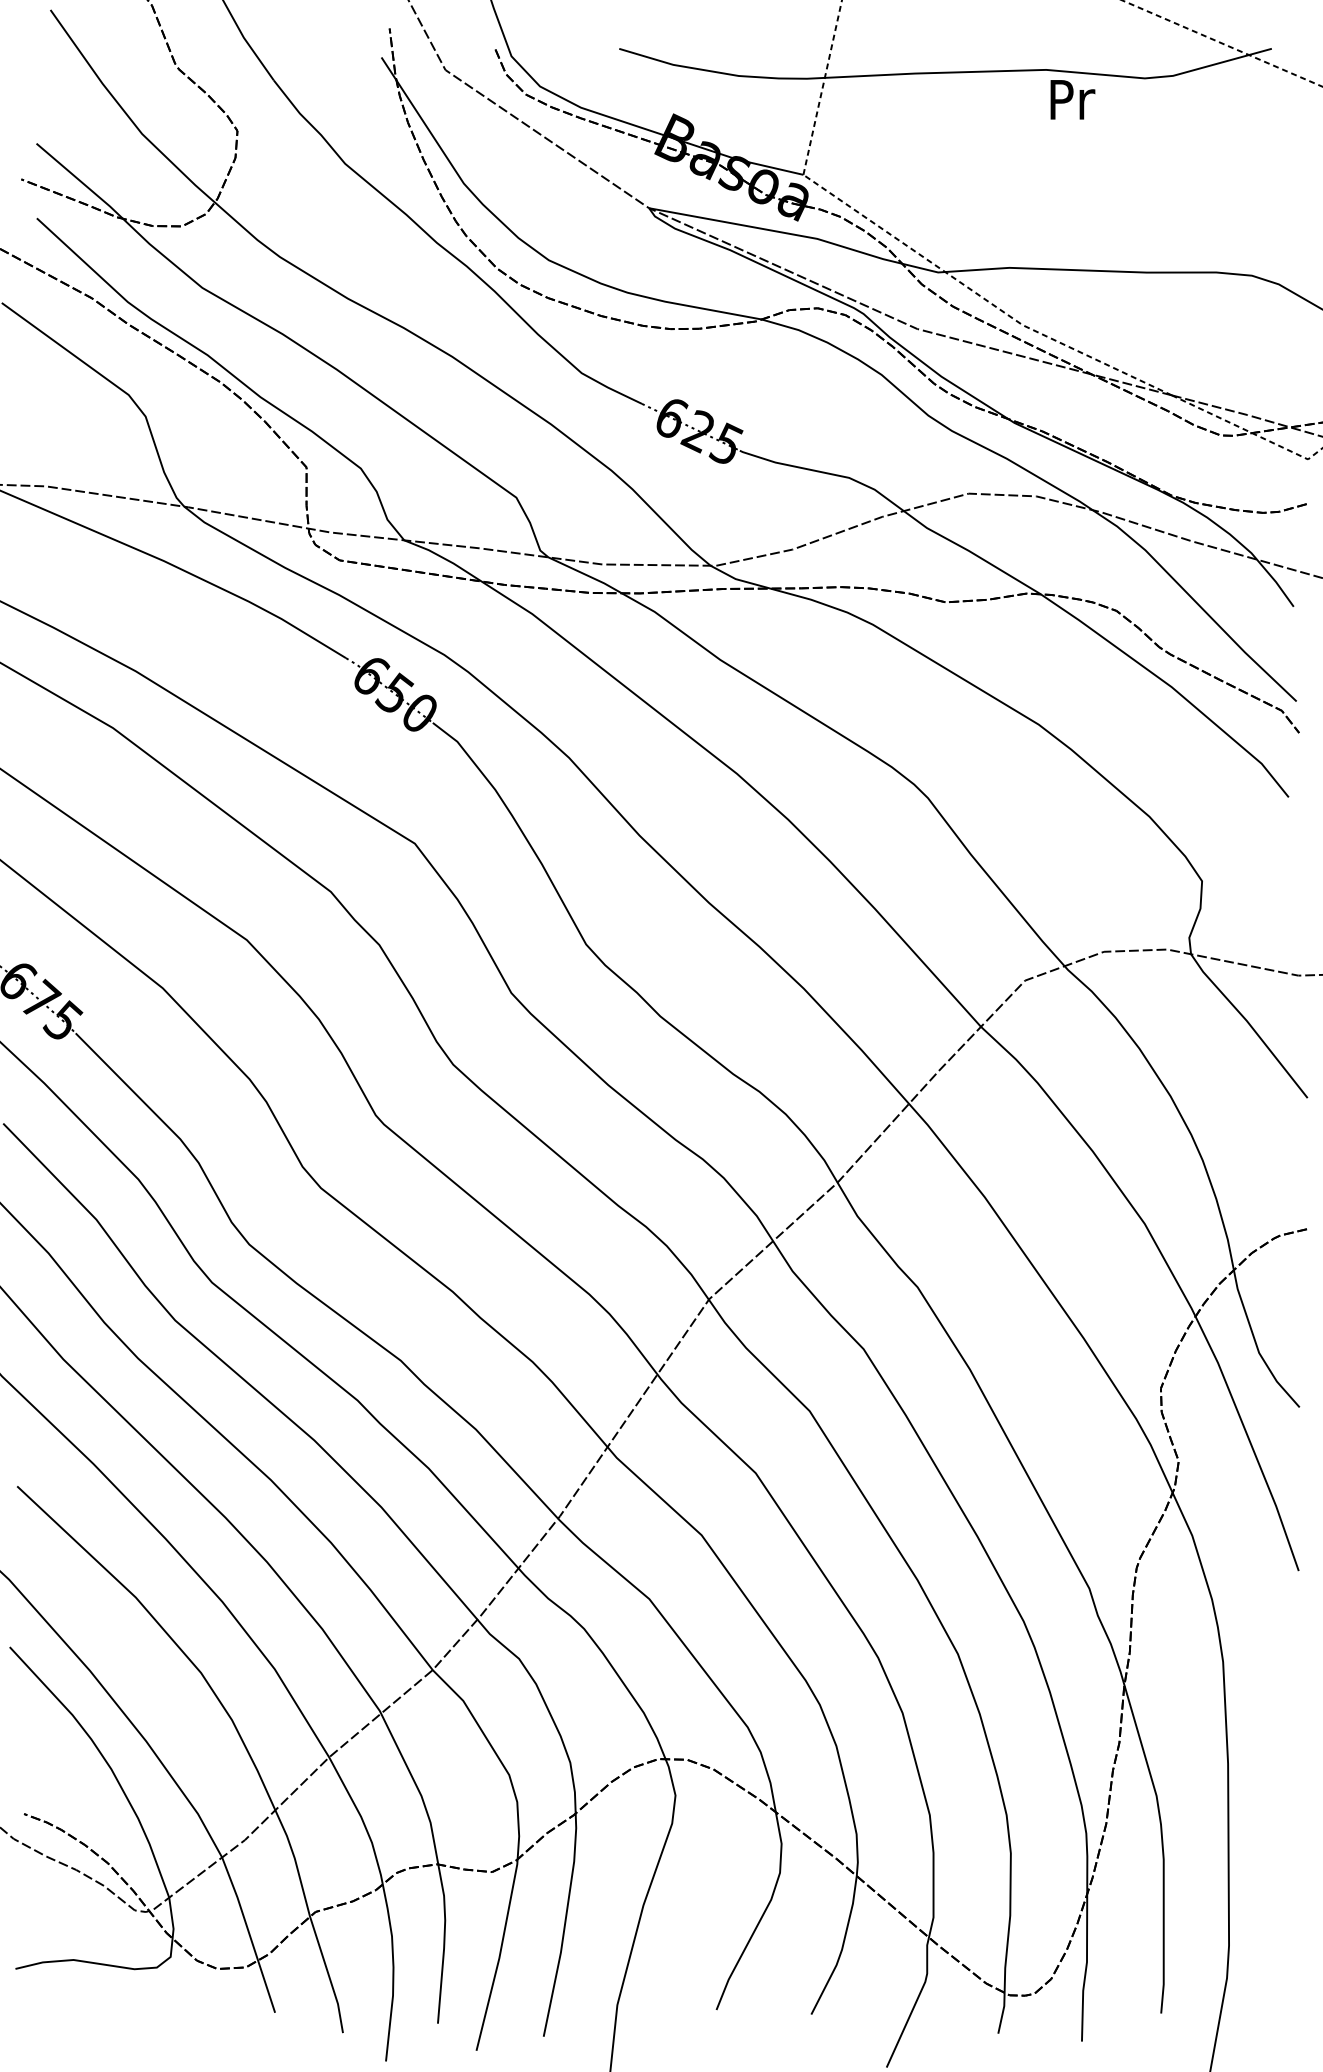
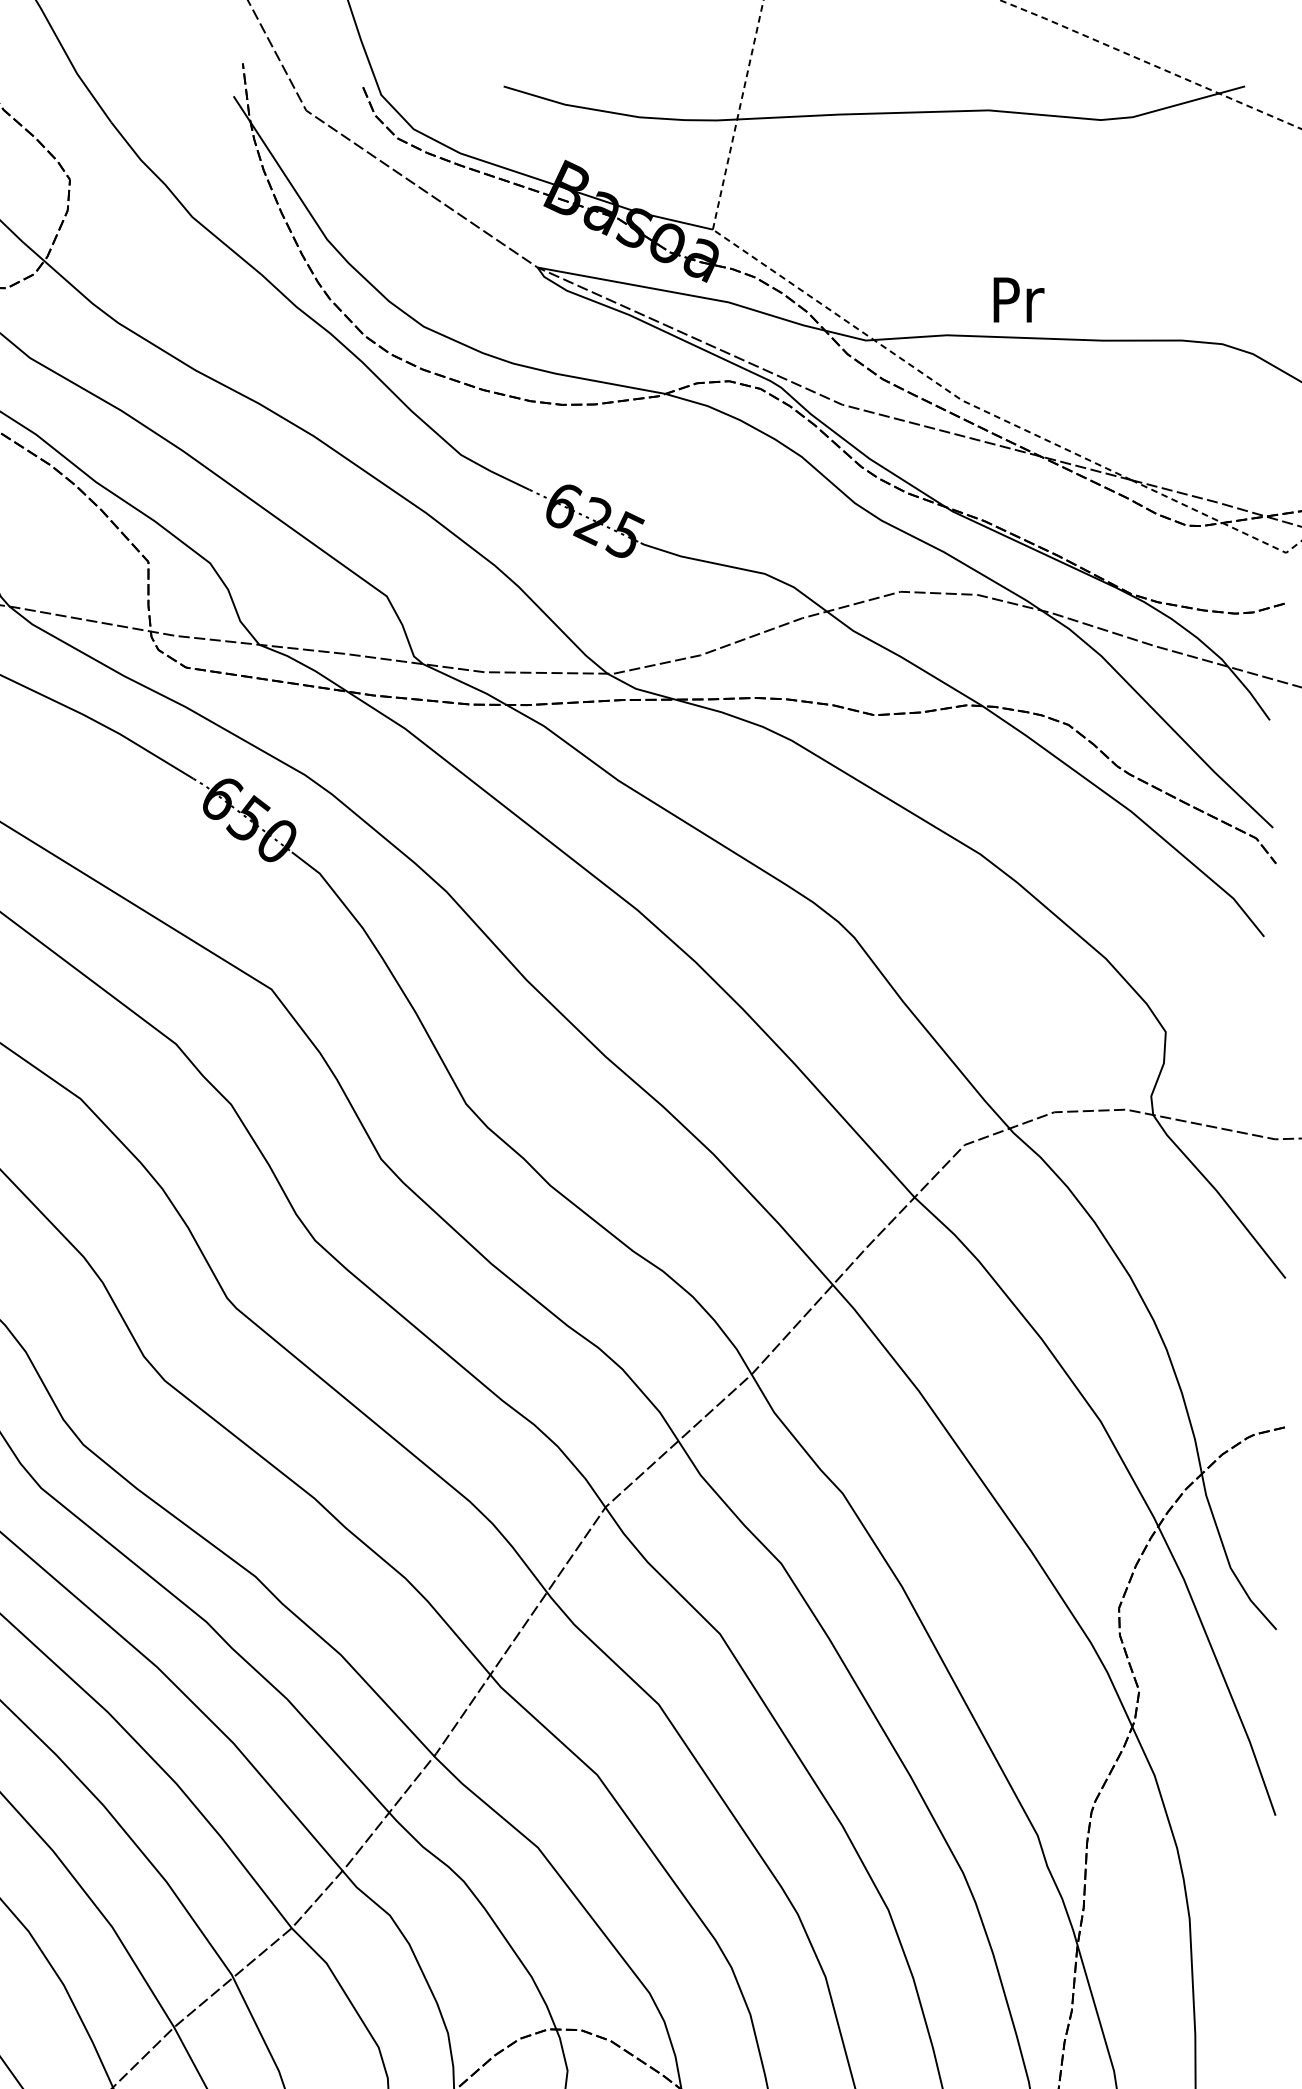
text: (1072, 99) -> (1018, 299), moved

